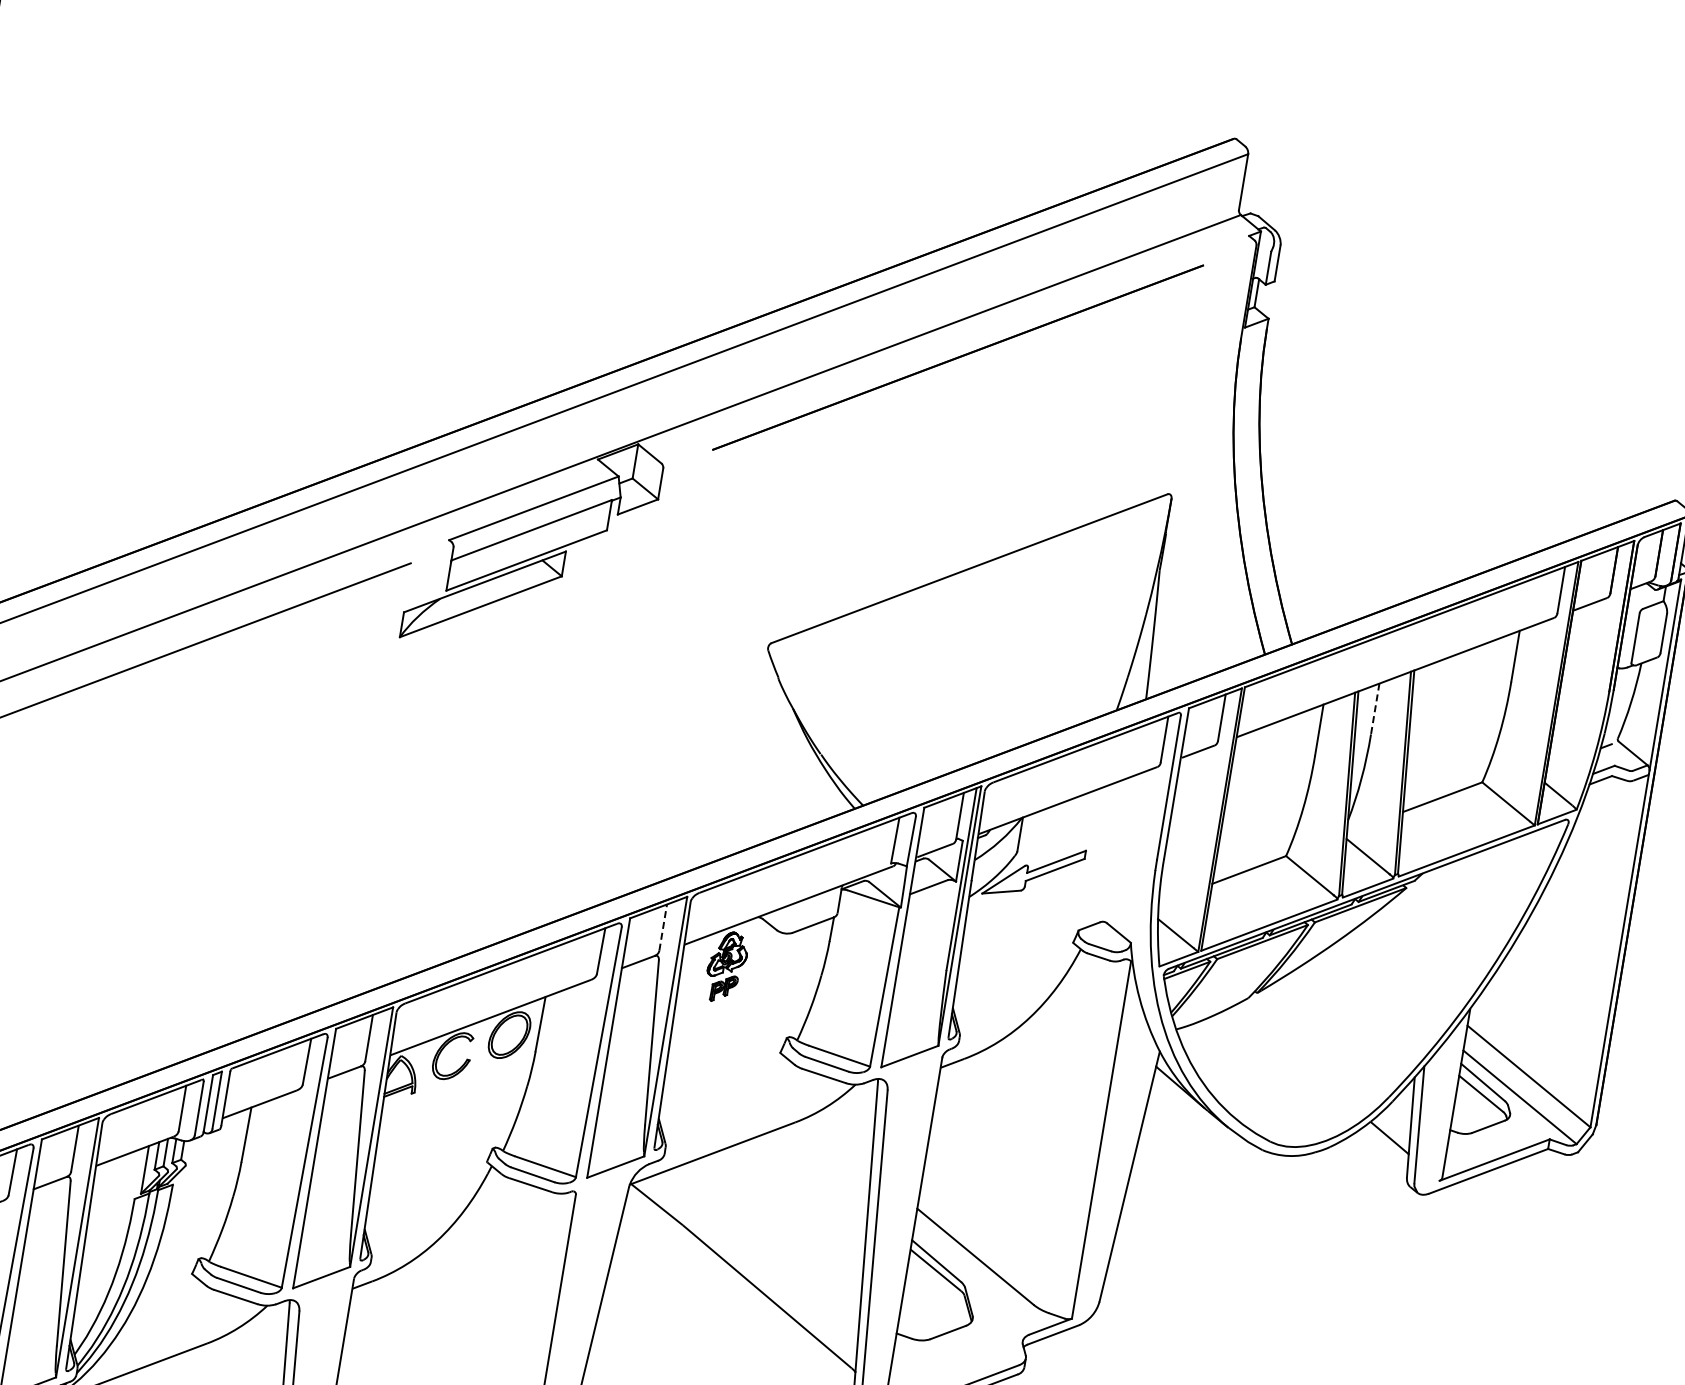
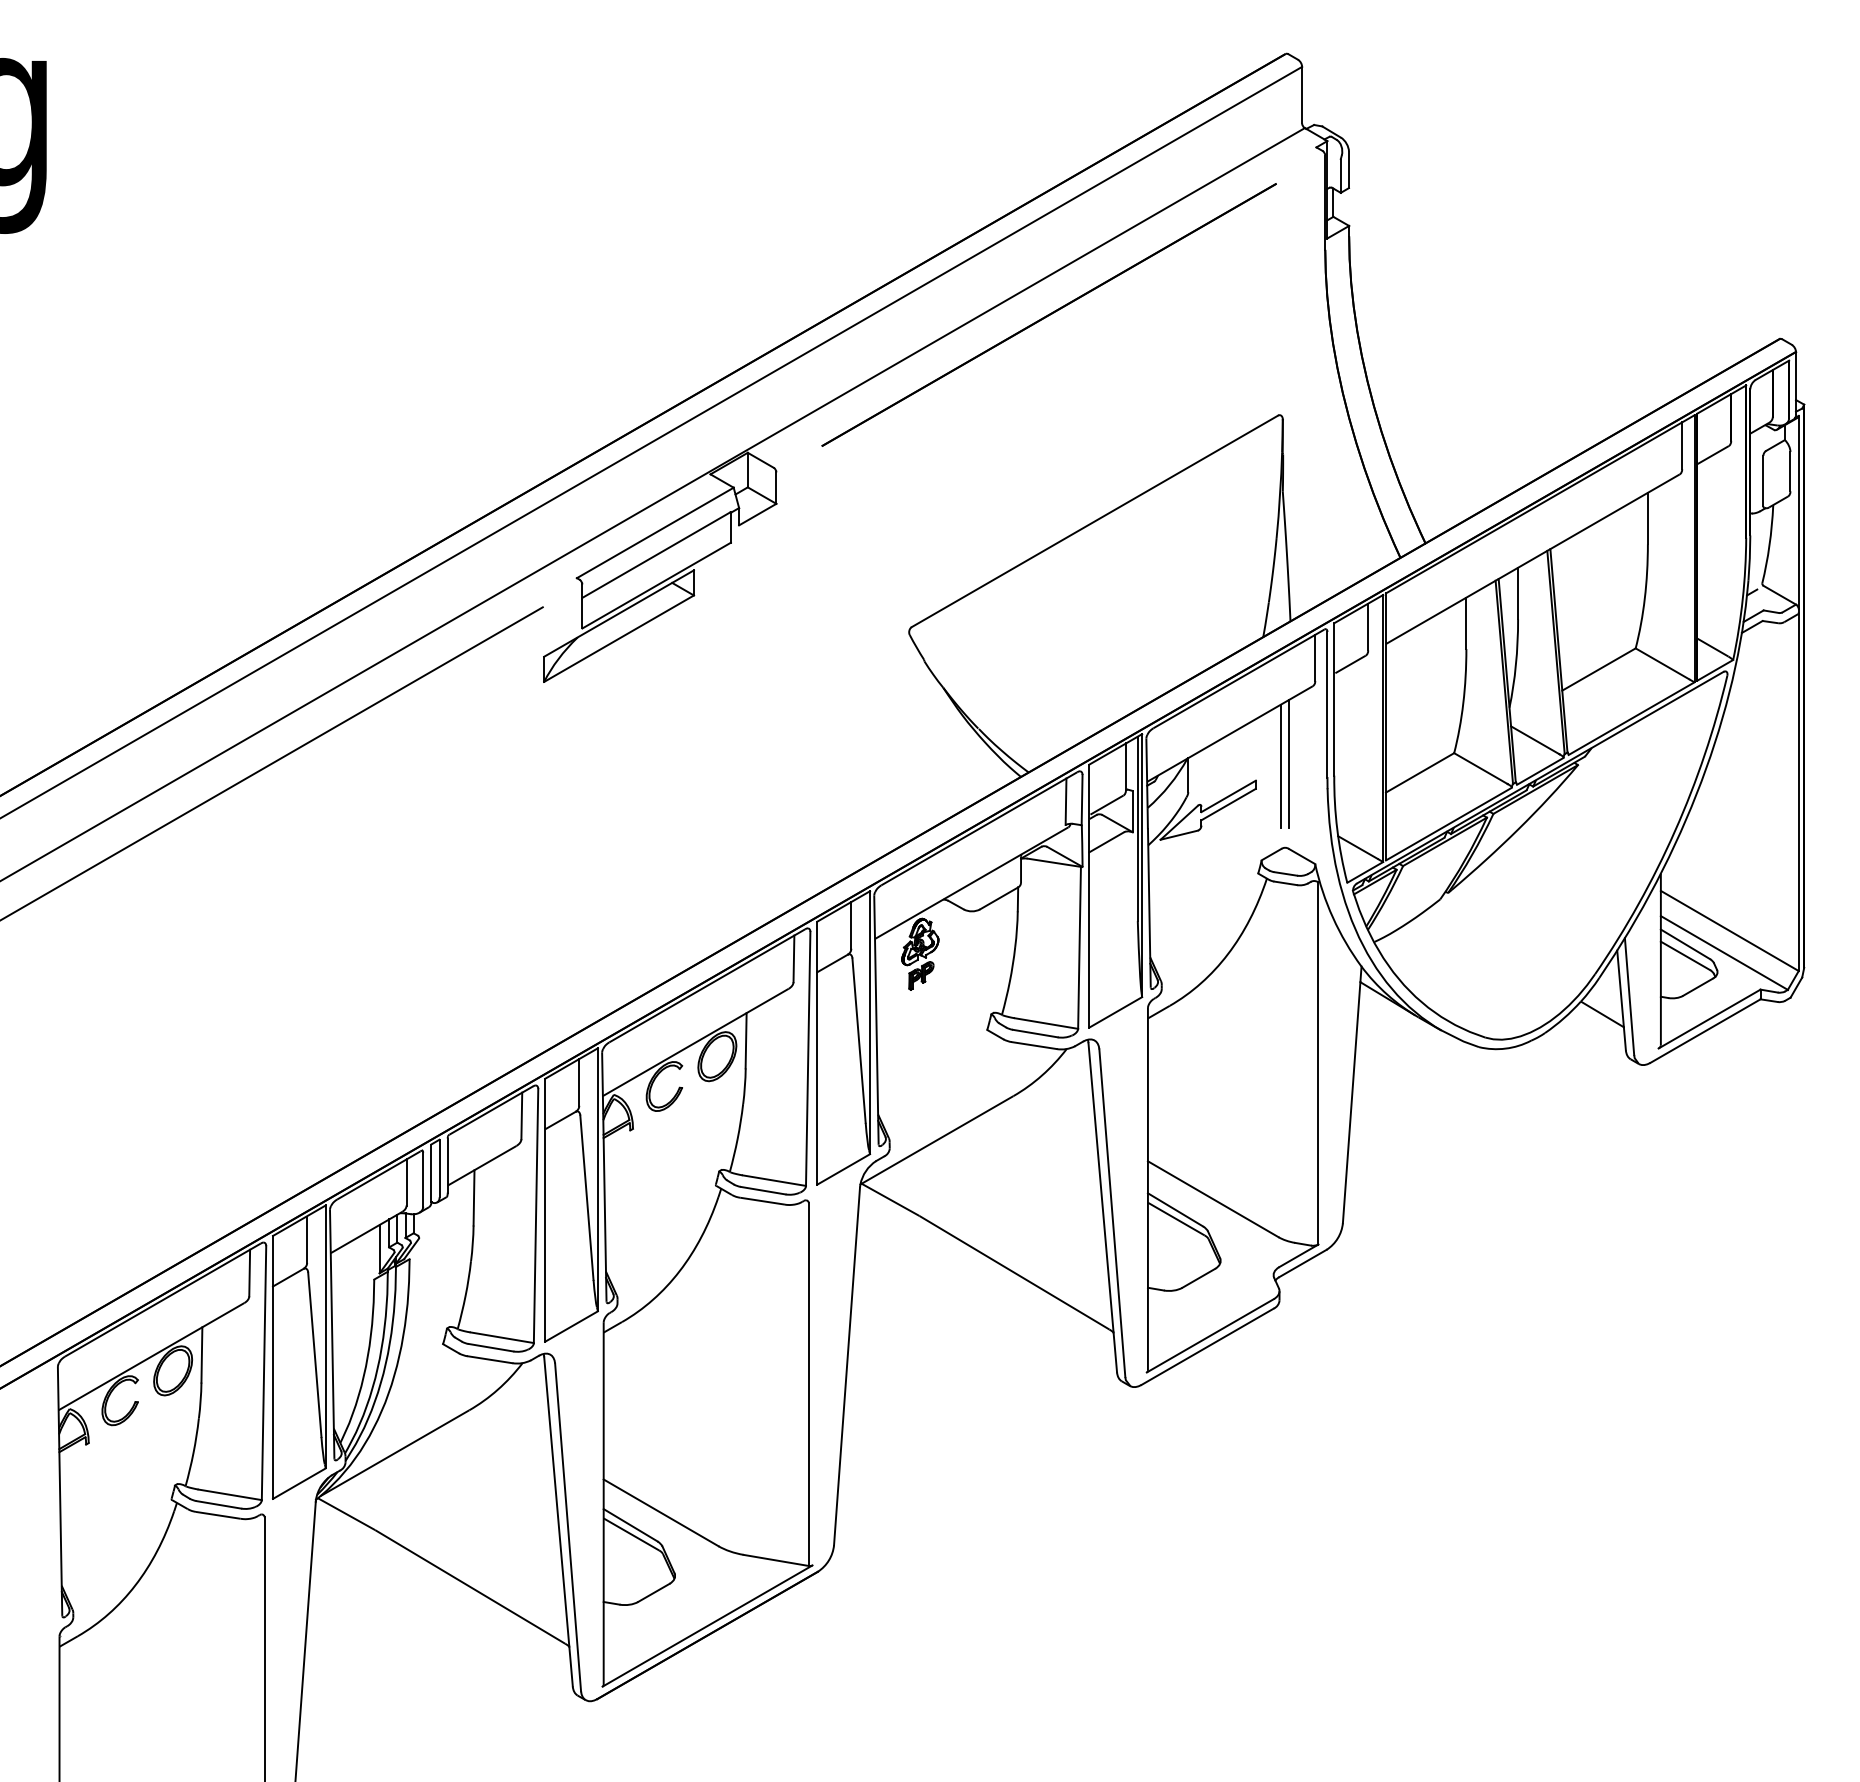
line: (1375, 709) -> (1518, 593), dashed -> solid
line: (1121, 839) -> (1289, 763), added
line: (1113, 840) -> (1281, 765), added
line: (663, 926) -> (851, 924), dashed -> solid

